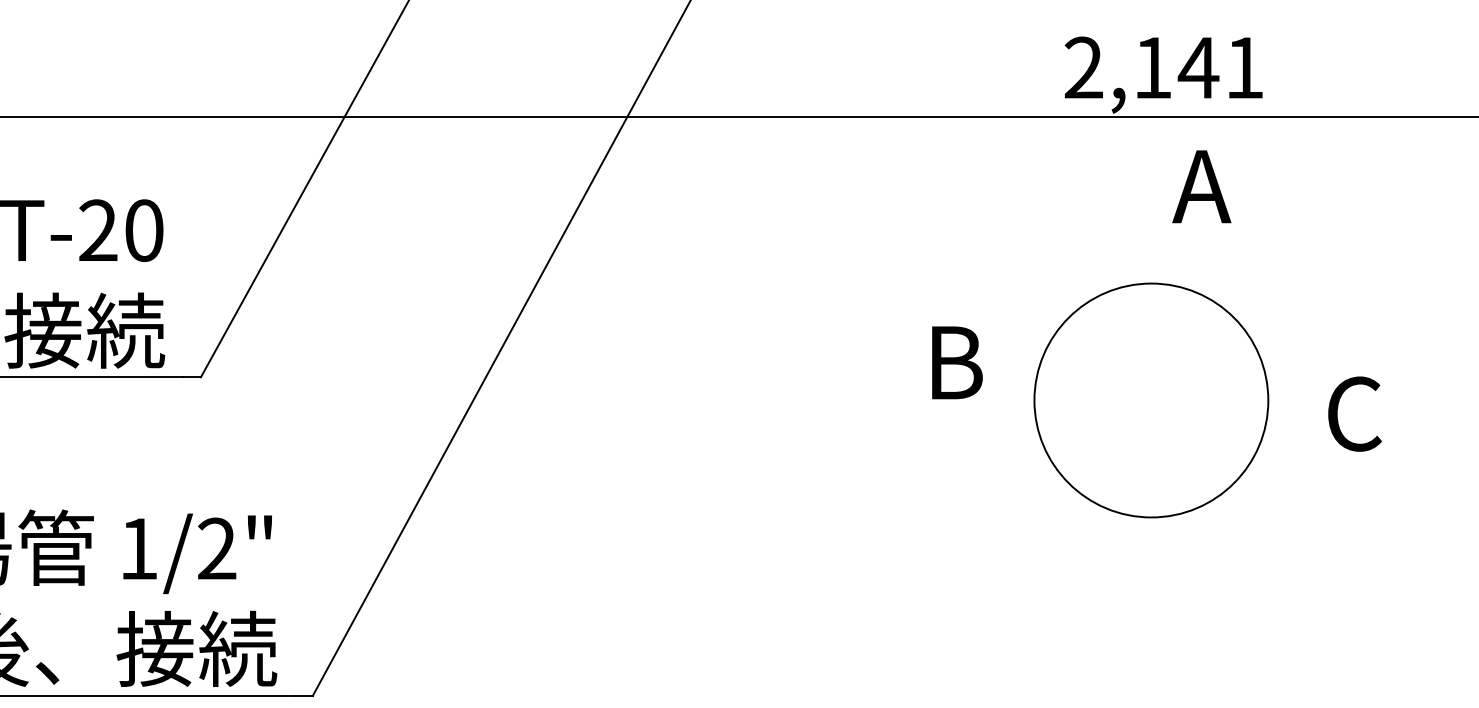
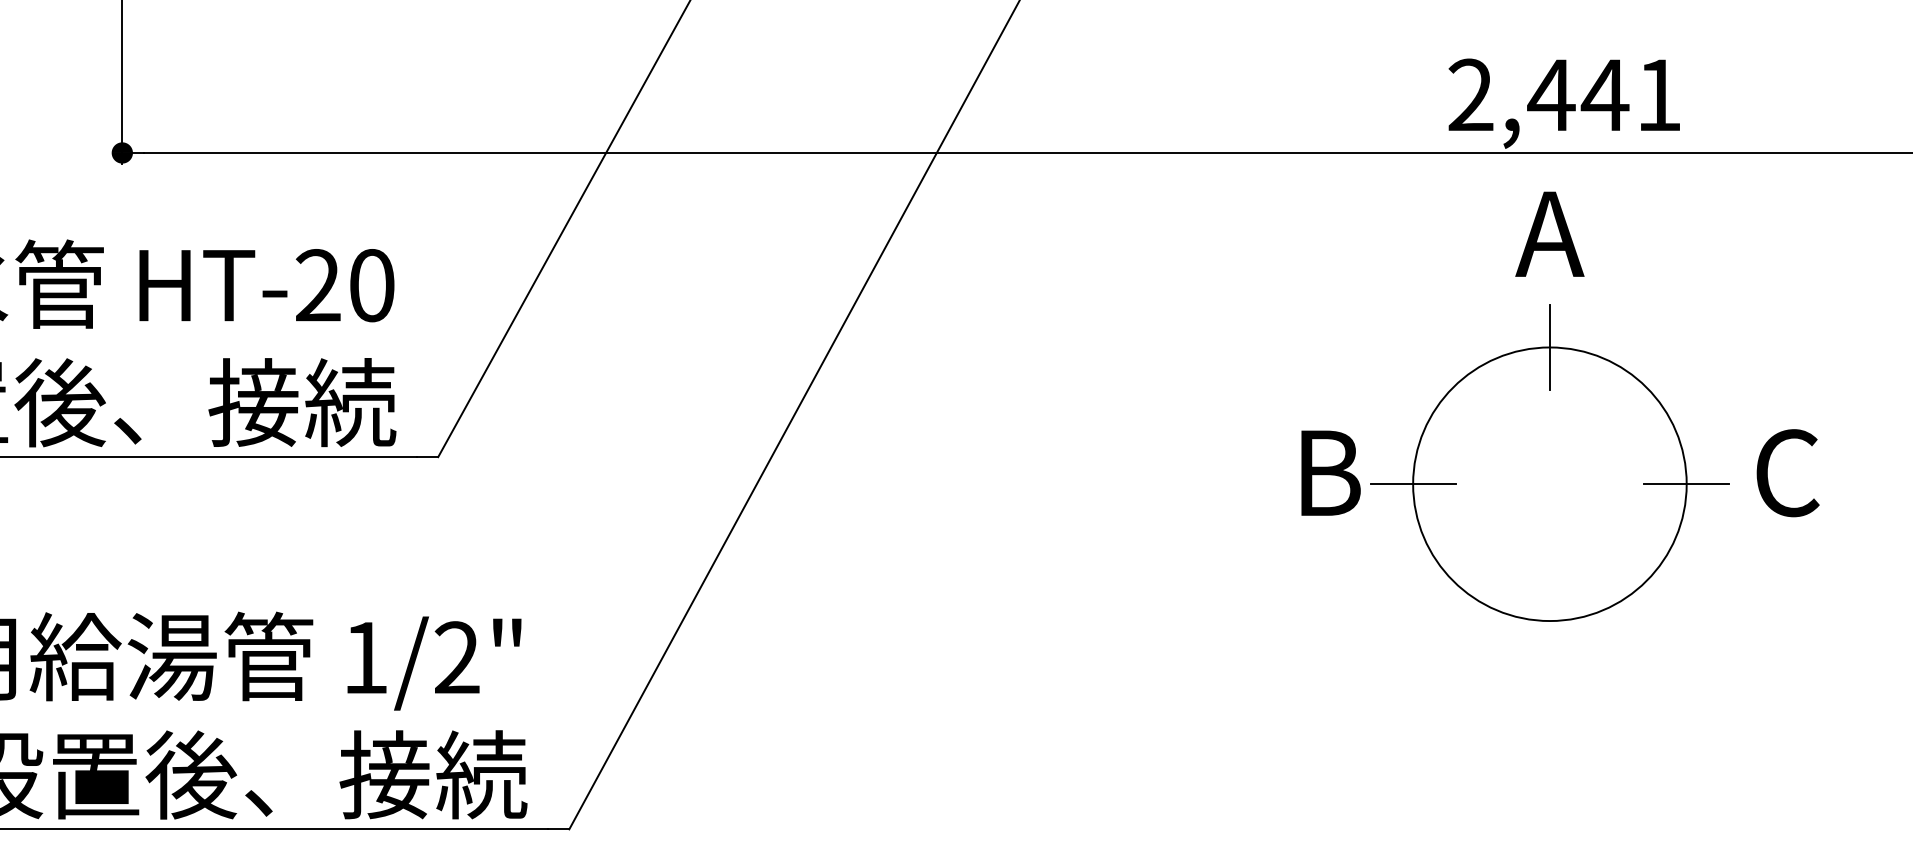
text: (1152, 67) -> (1551, 94), 2,141 -> 2,441
text: (1201, 186) -> (1549, 233), moved
line: (1151, 283) -> (1549, 347), added
text: (956, 362) -> (1330, 472), moved
line: (1033, 400) -> (1412, 484), added
line: (1268, 400) -> (1686, 484), added
text: (1354, 414) -> (1787, 473), moved

